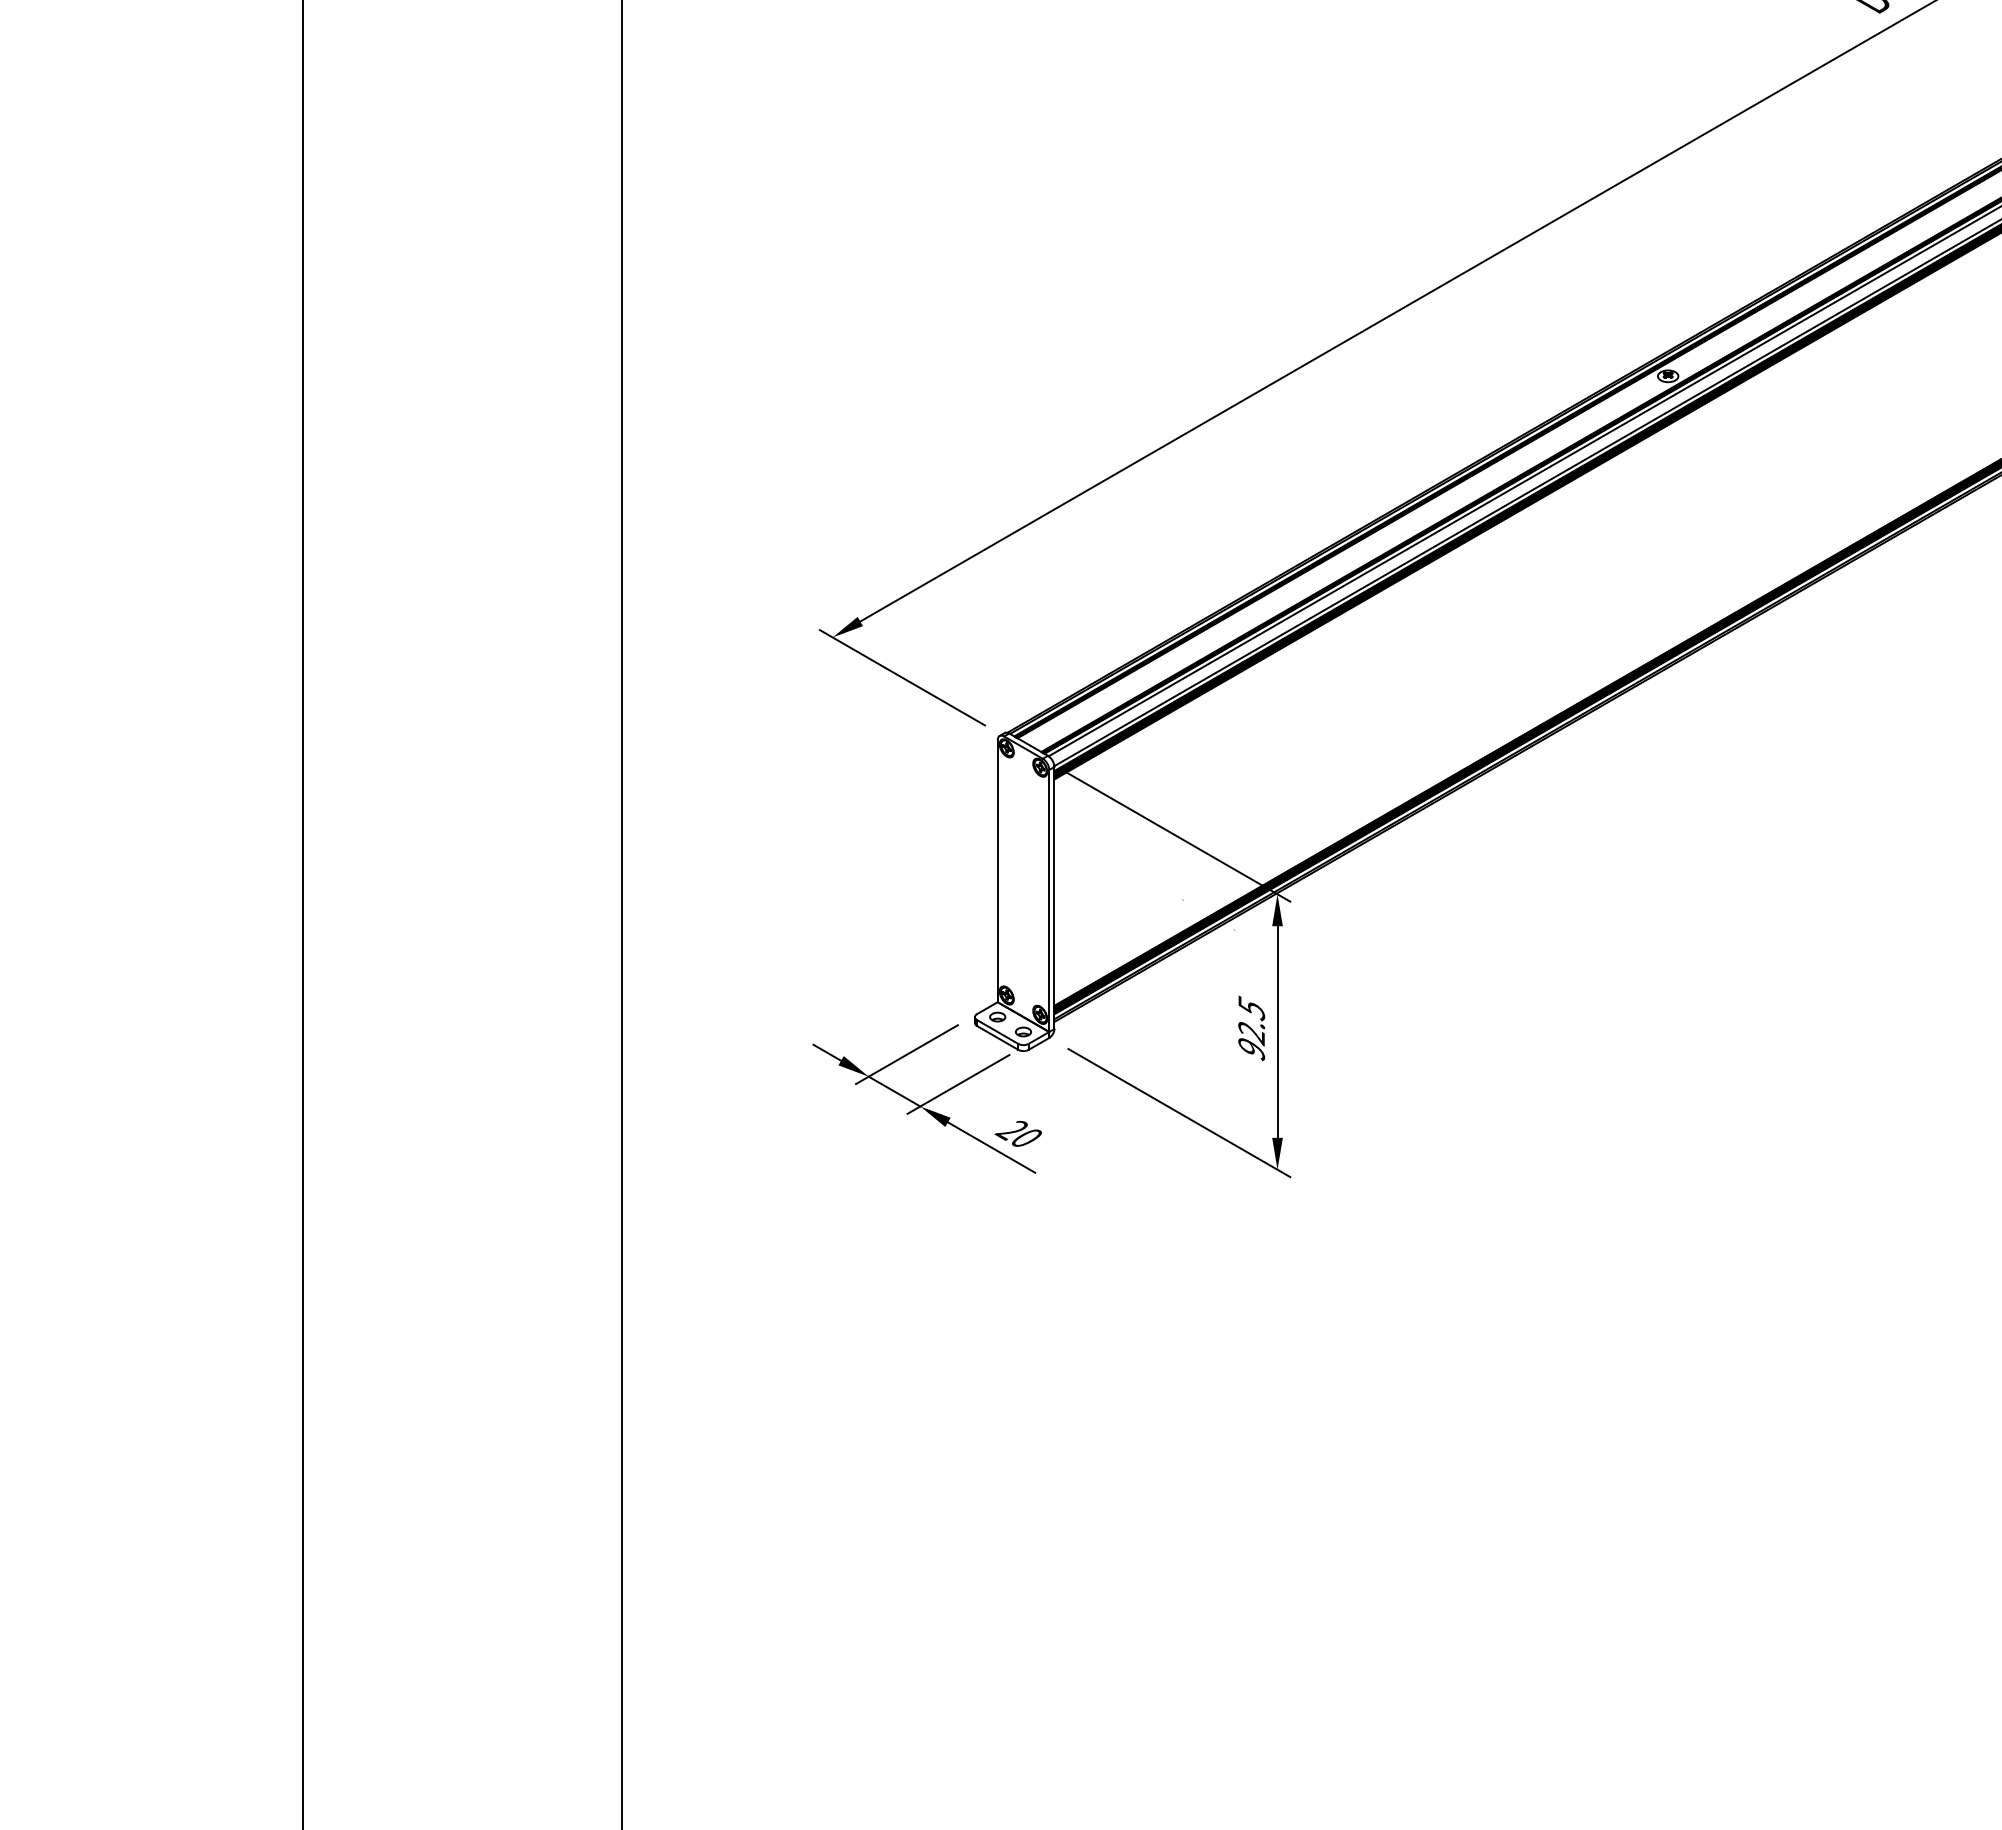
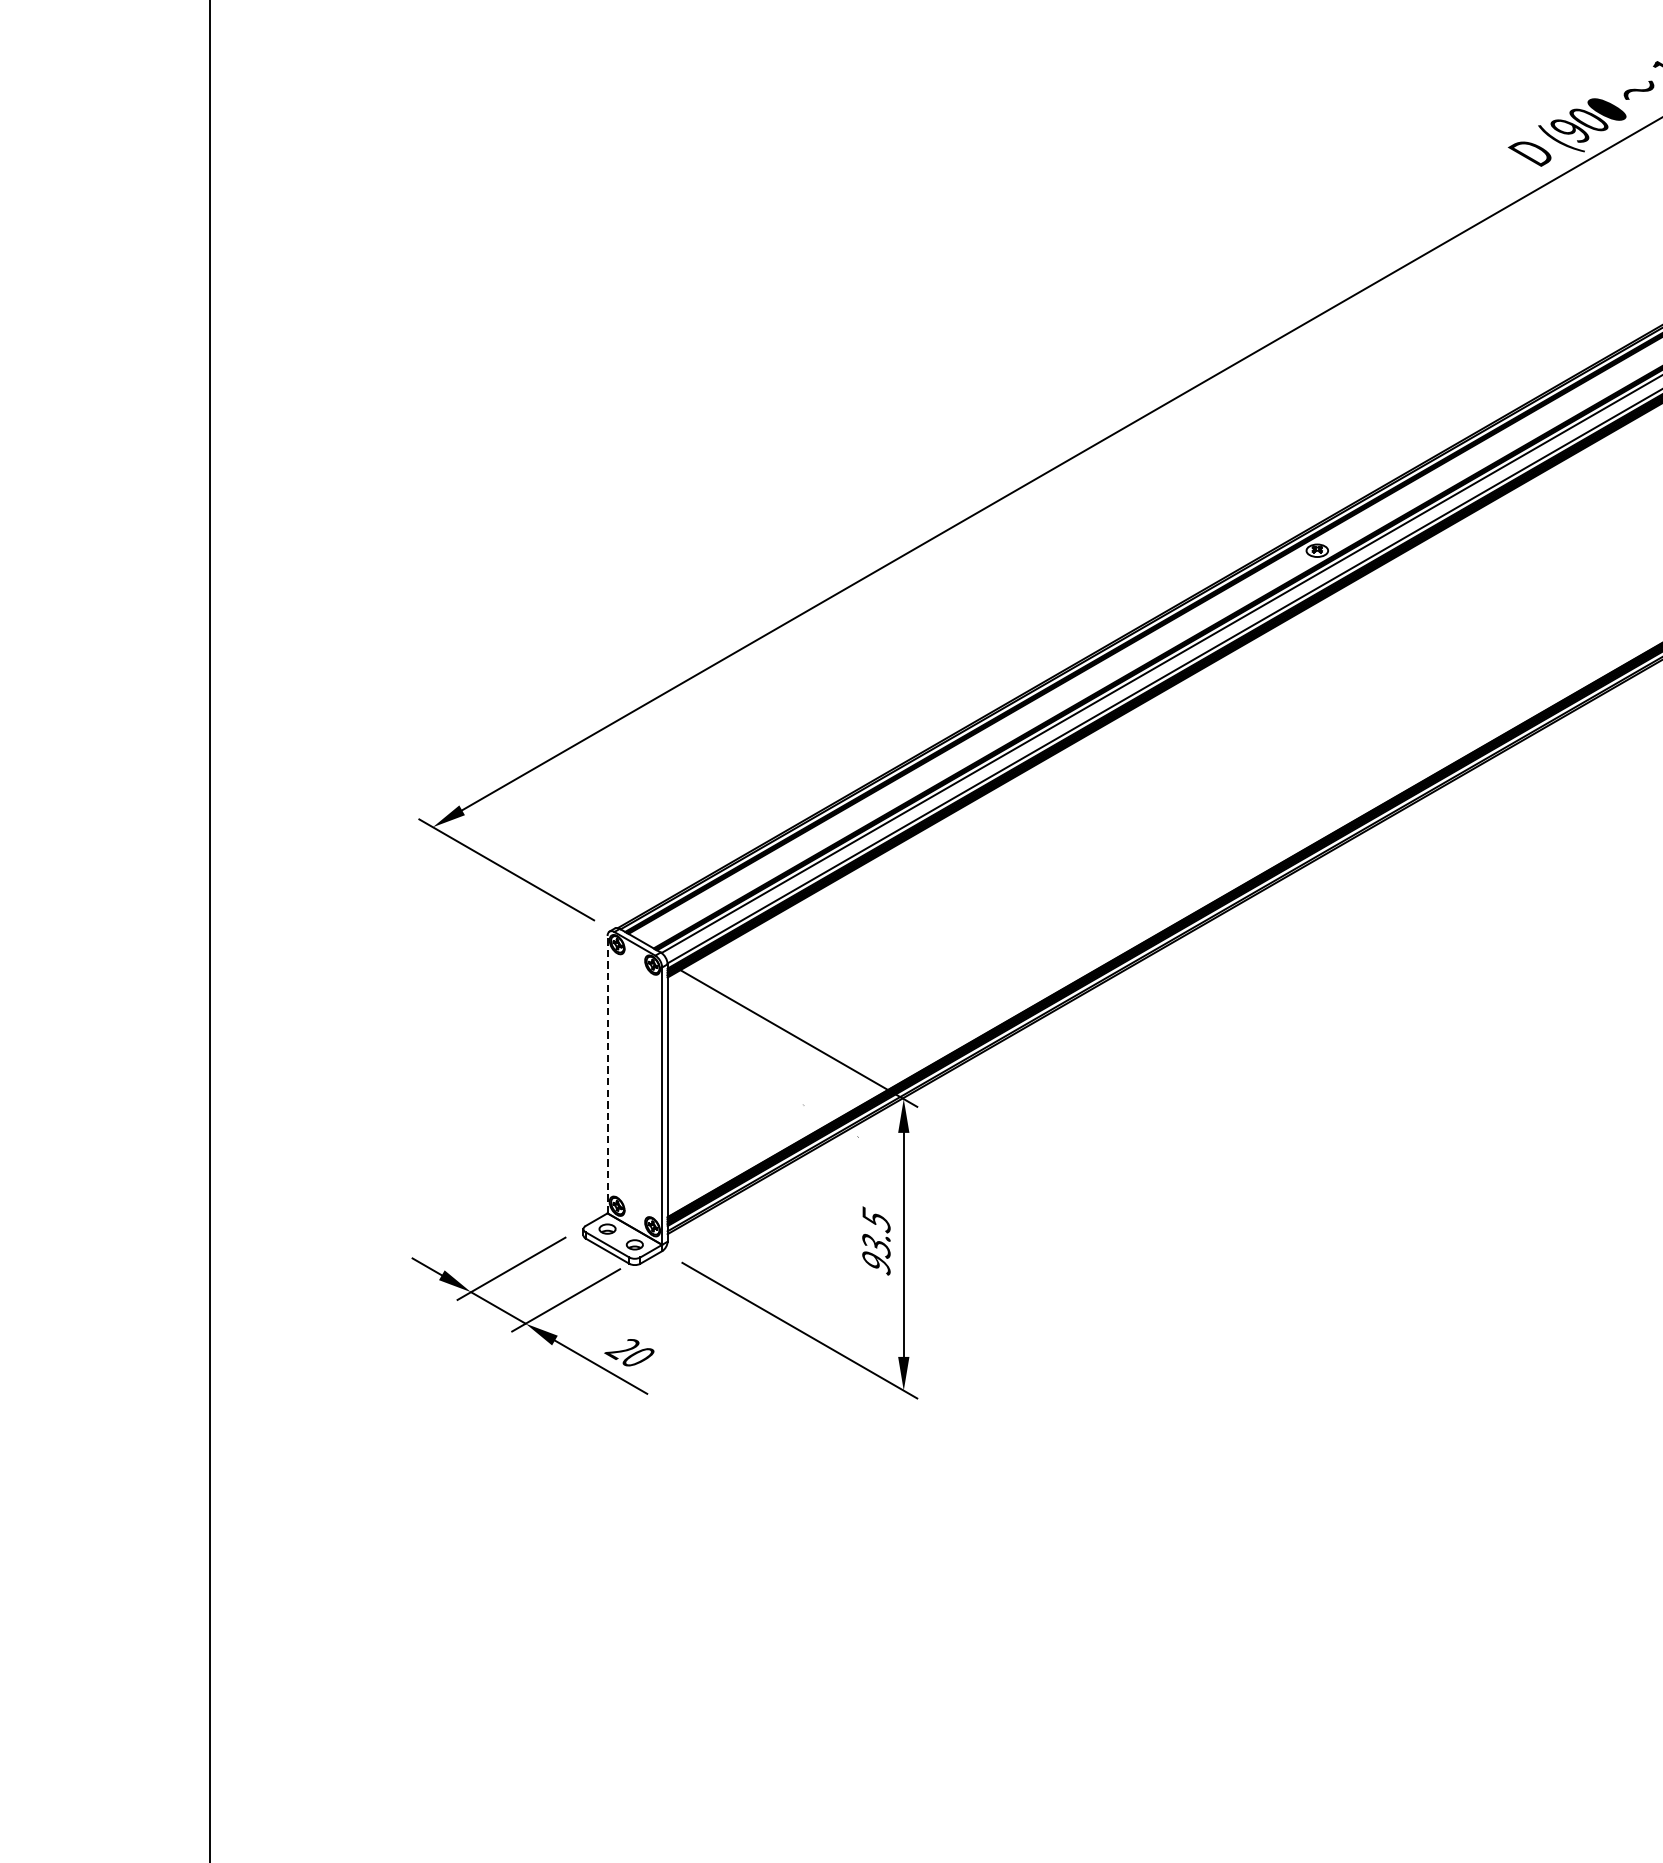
line: (997, 870) -> (607, 1073), solid -> dashed
text: (1252, 1033) -> (877, 1246), 92.5 -> 93.5

